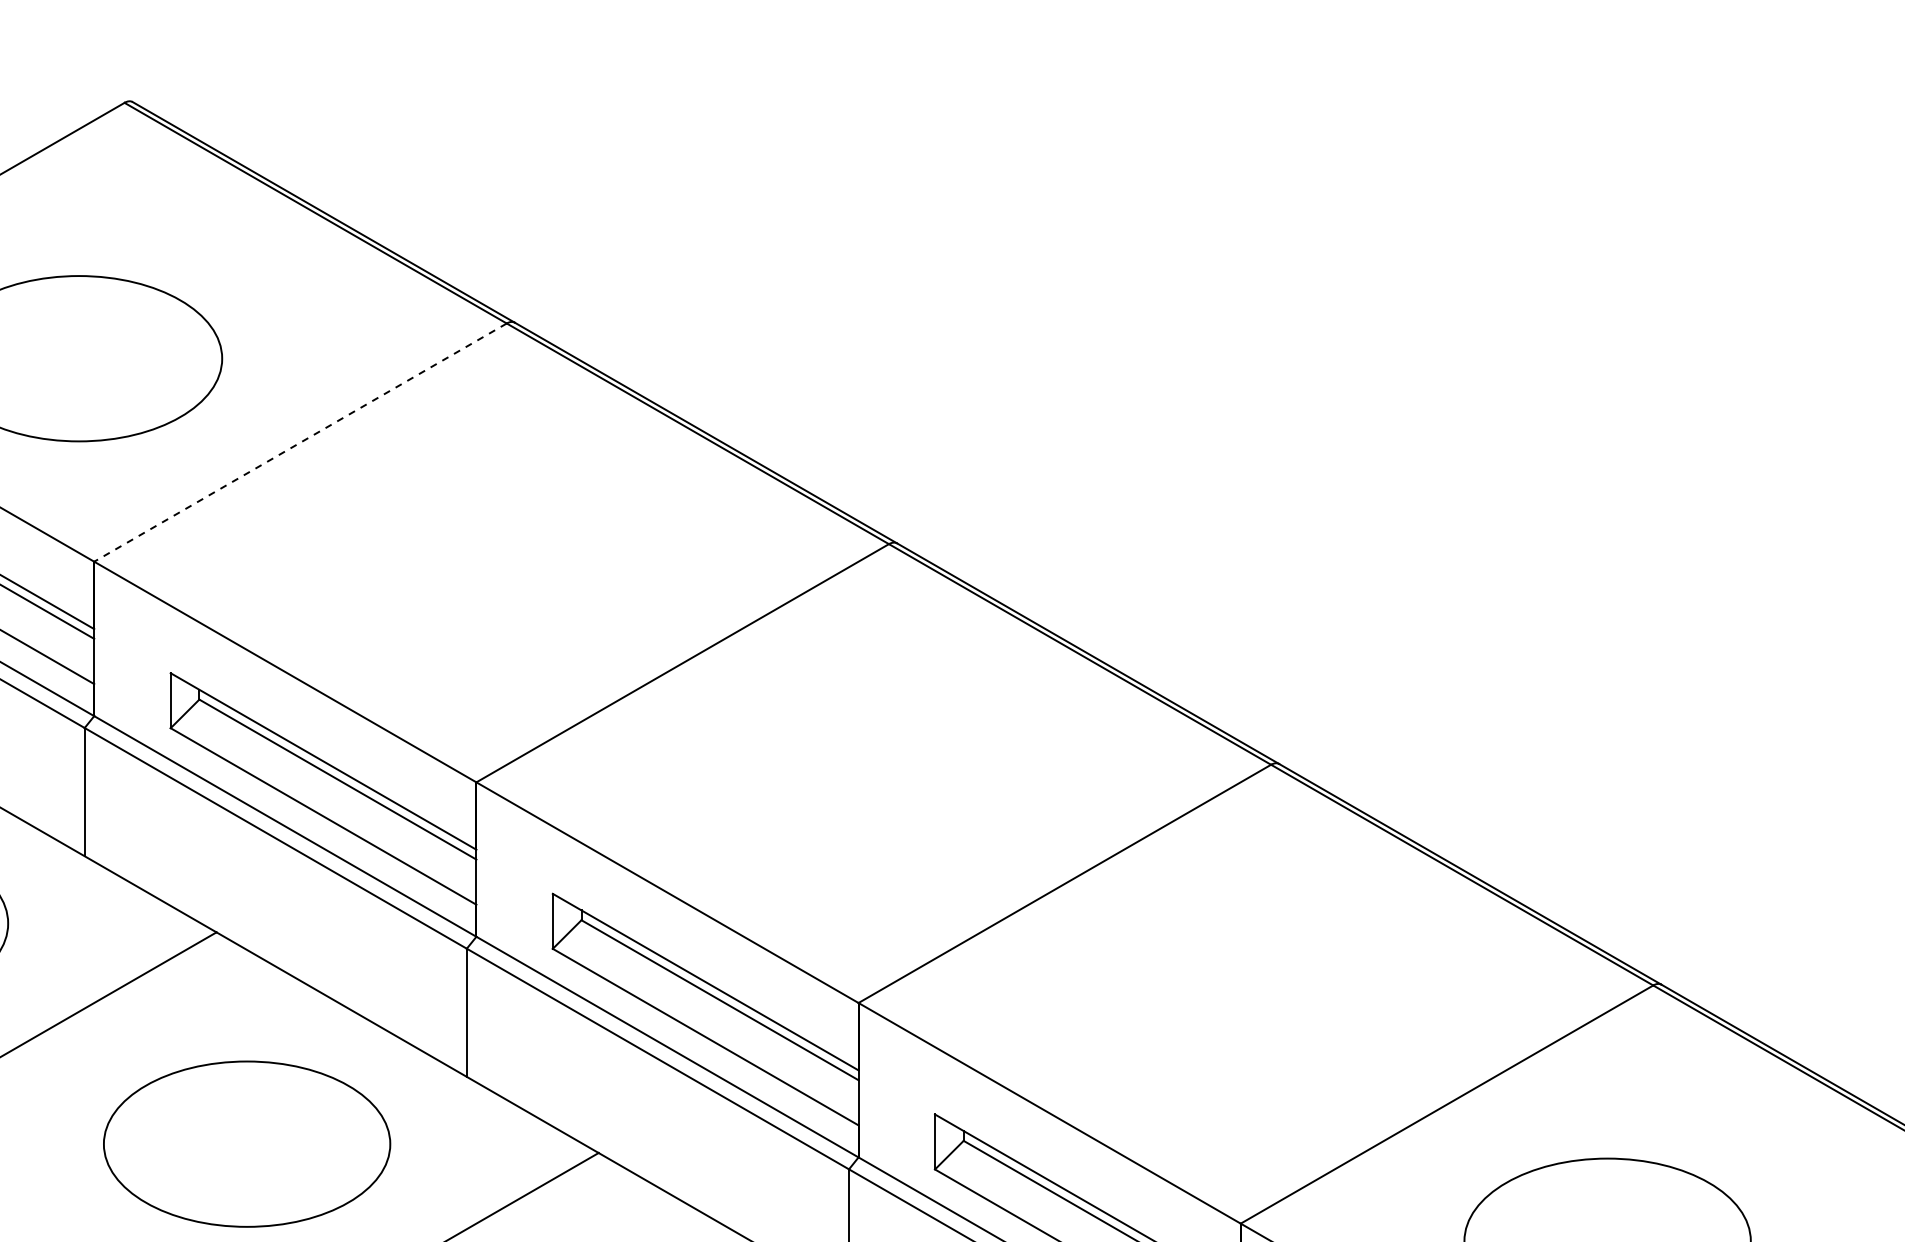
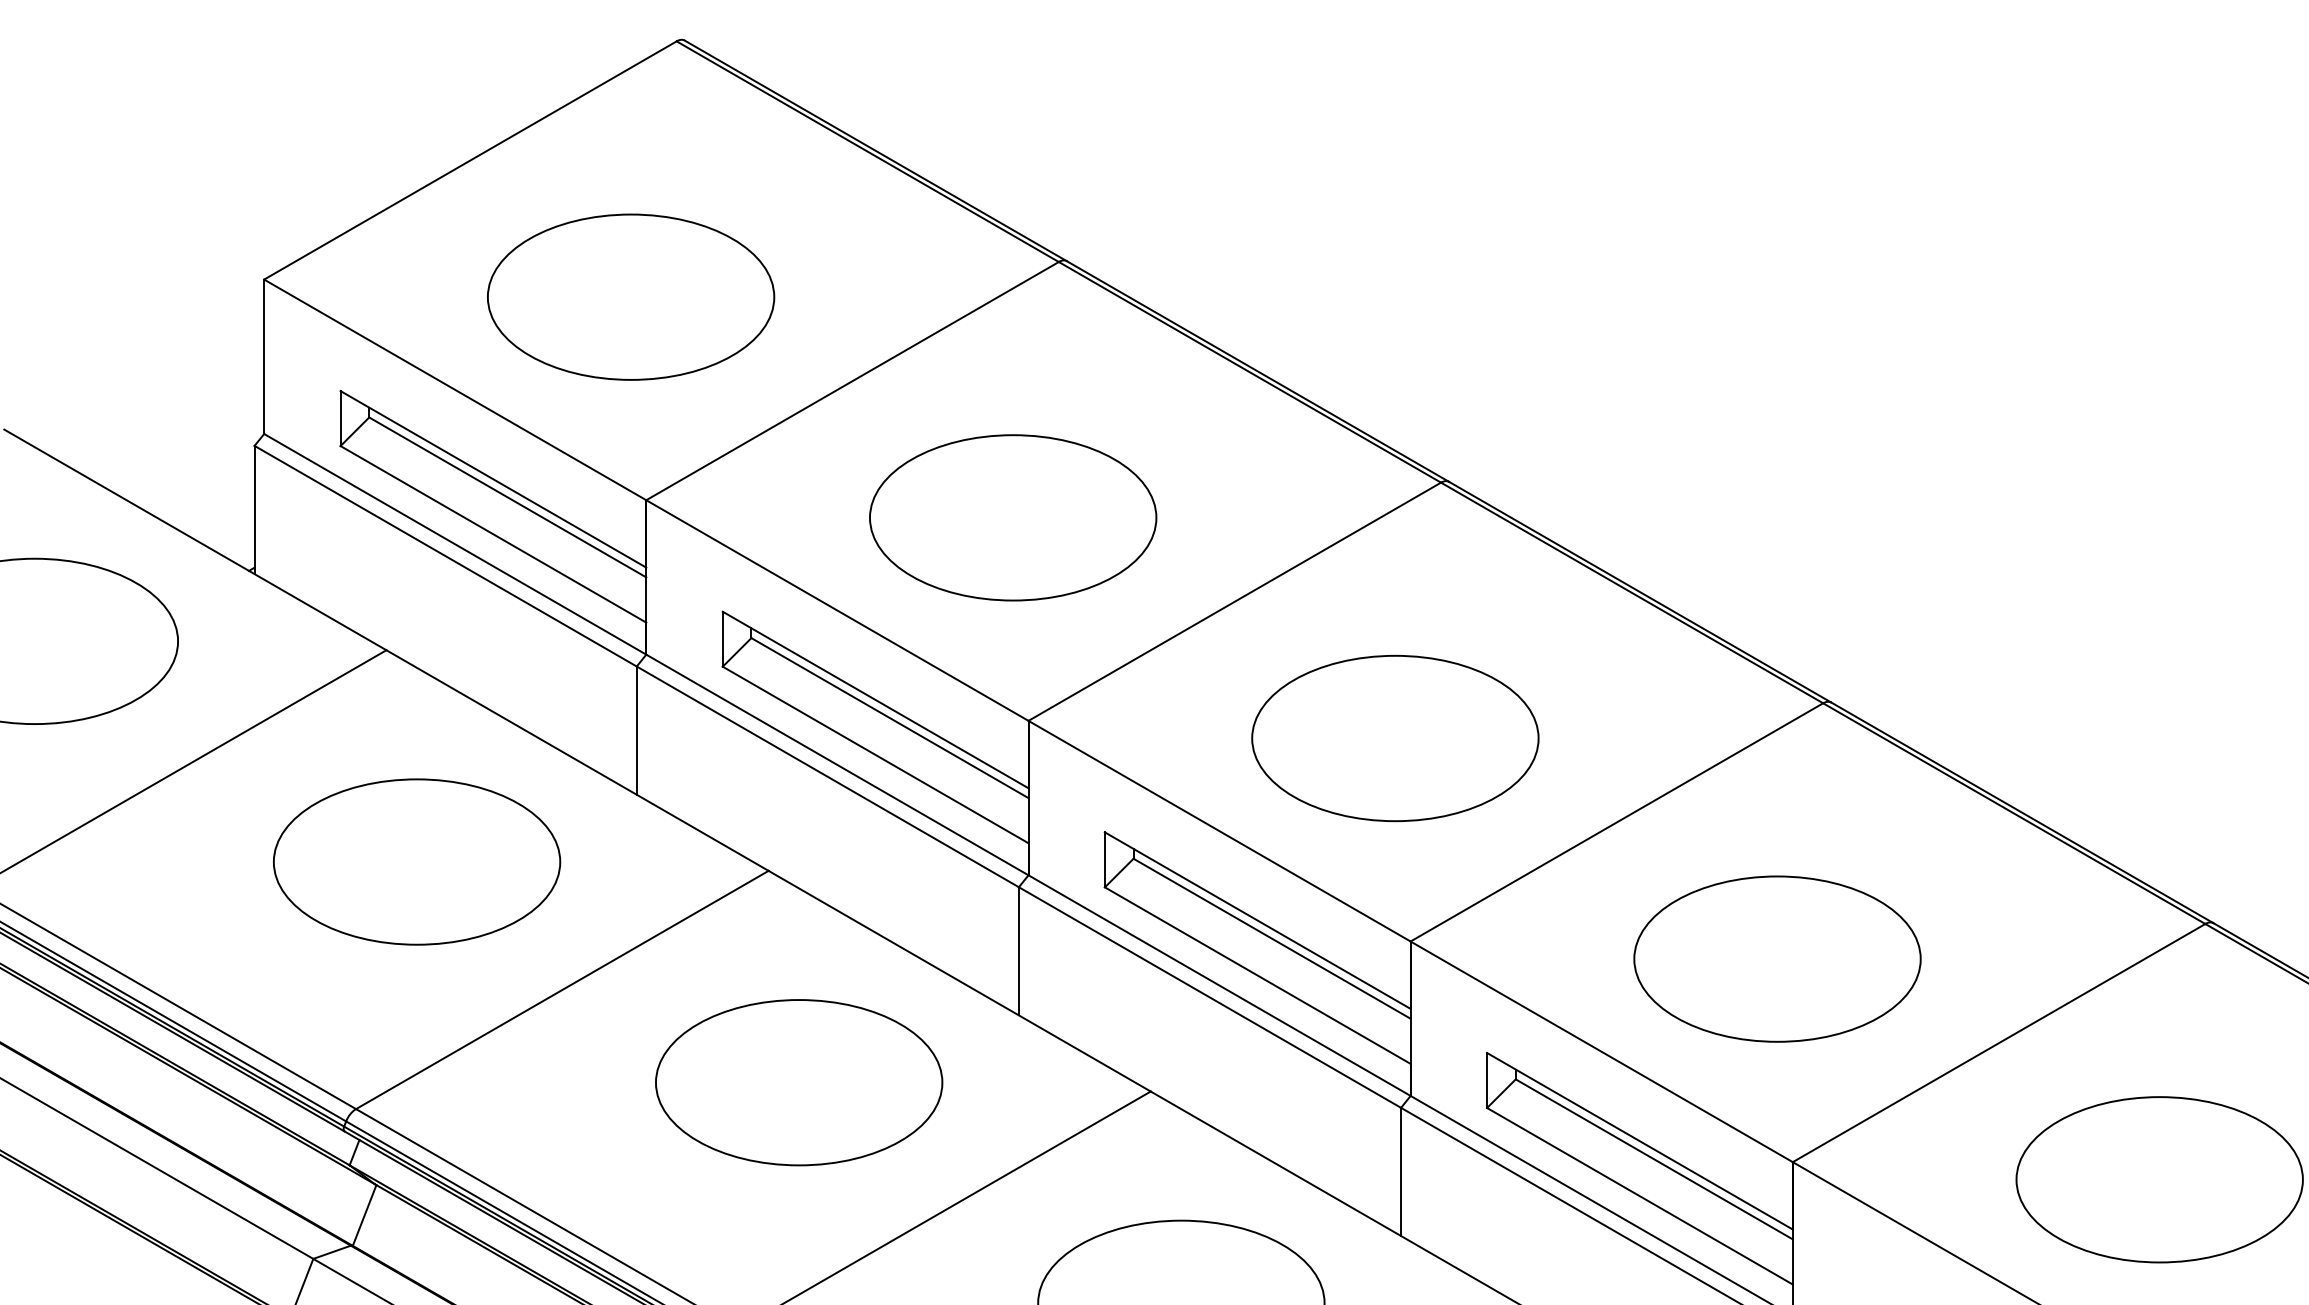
line: (300, 442) -> (852, 381), dashed -> solid
part: (461, 578) -> (1013, 517), added
part: (843, 799) -> (1395, 738), added
part: (1225, 1019) -> (1777, 958), added

